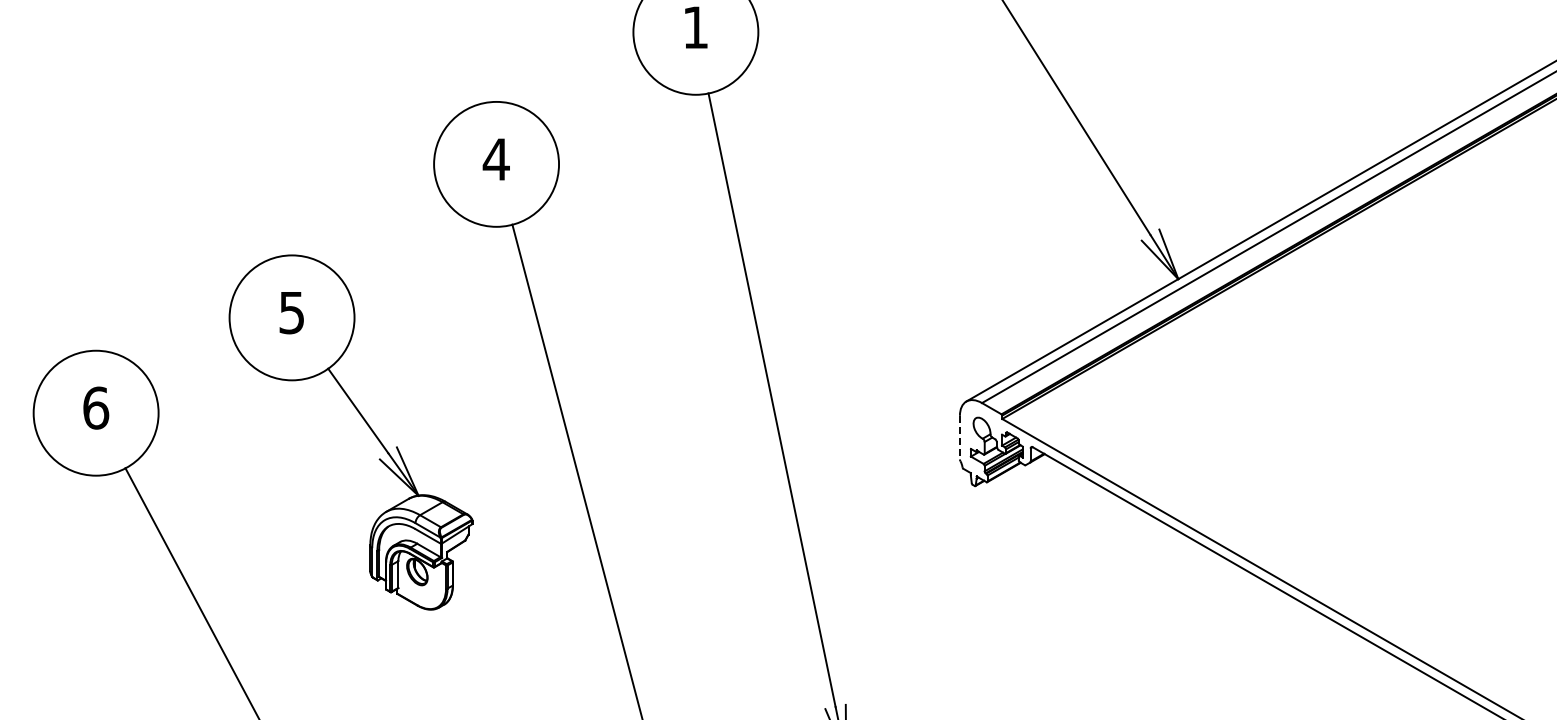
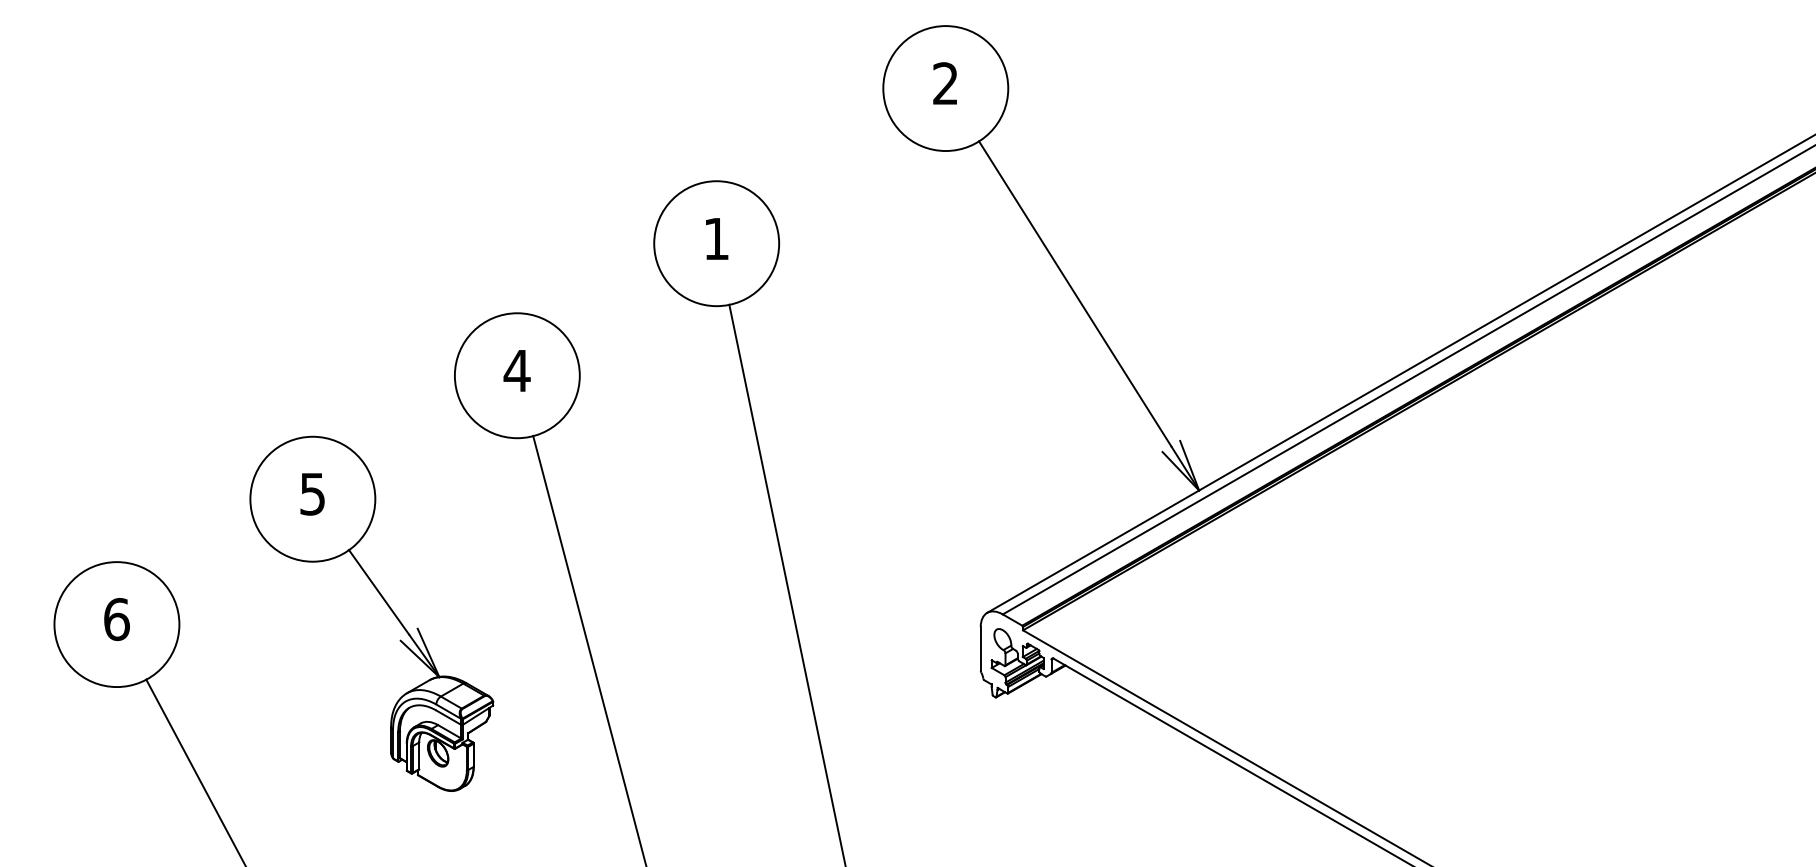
part: (364, 422) -> (385, 603), moved
line: (959, 437) -> (980, 648), dashed -> solid

